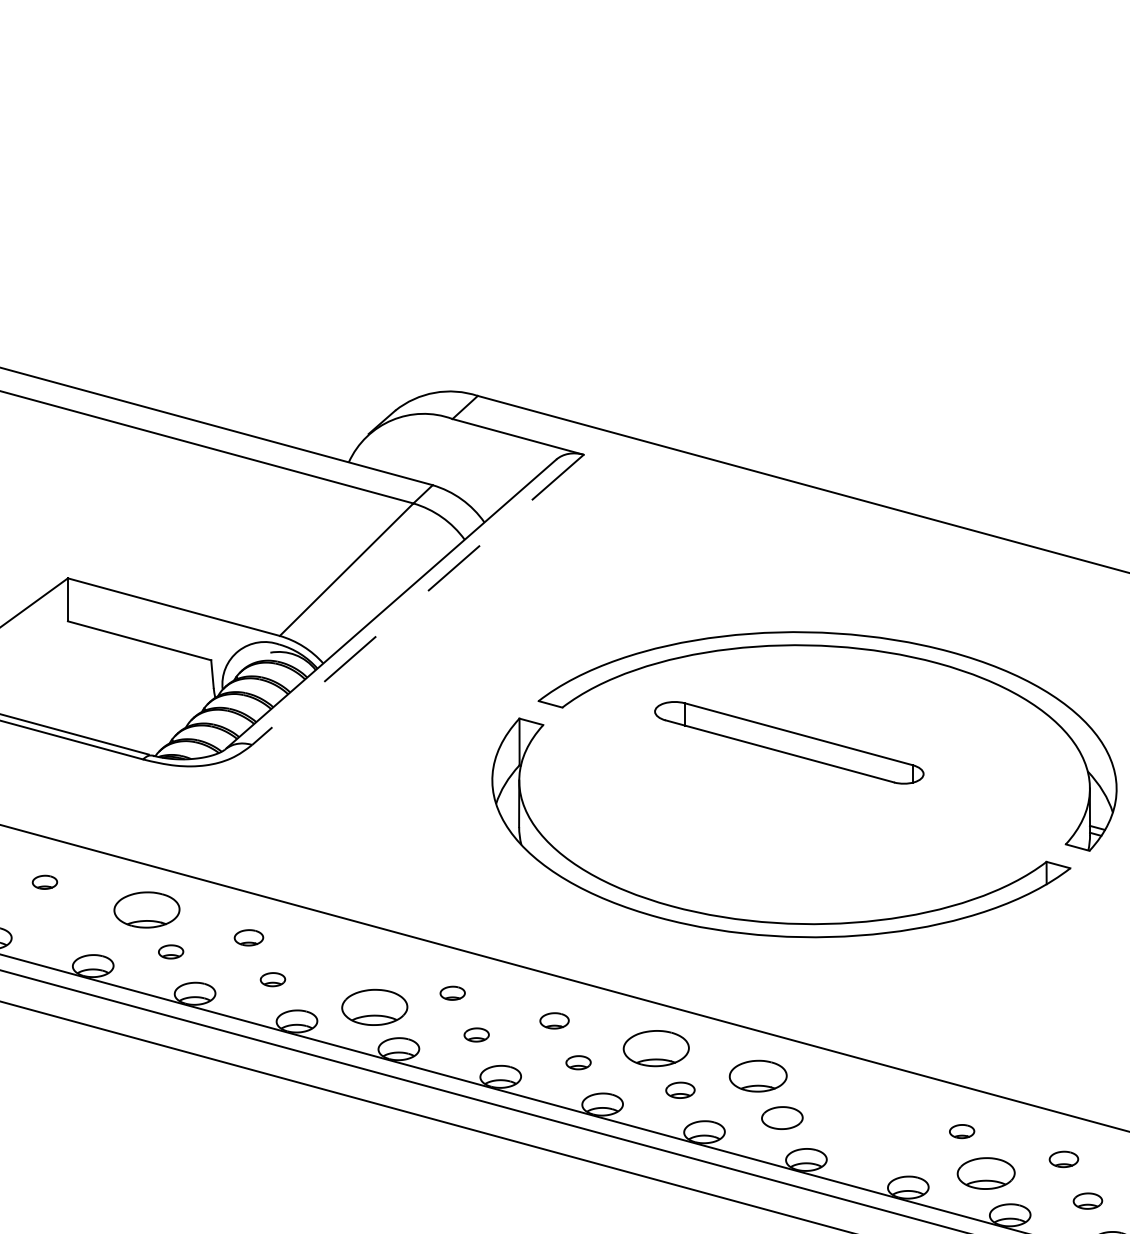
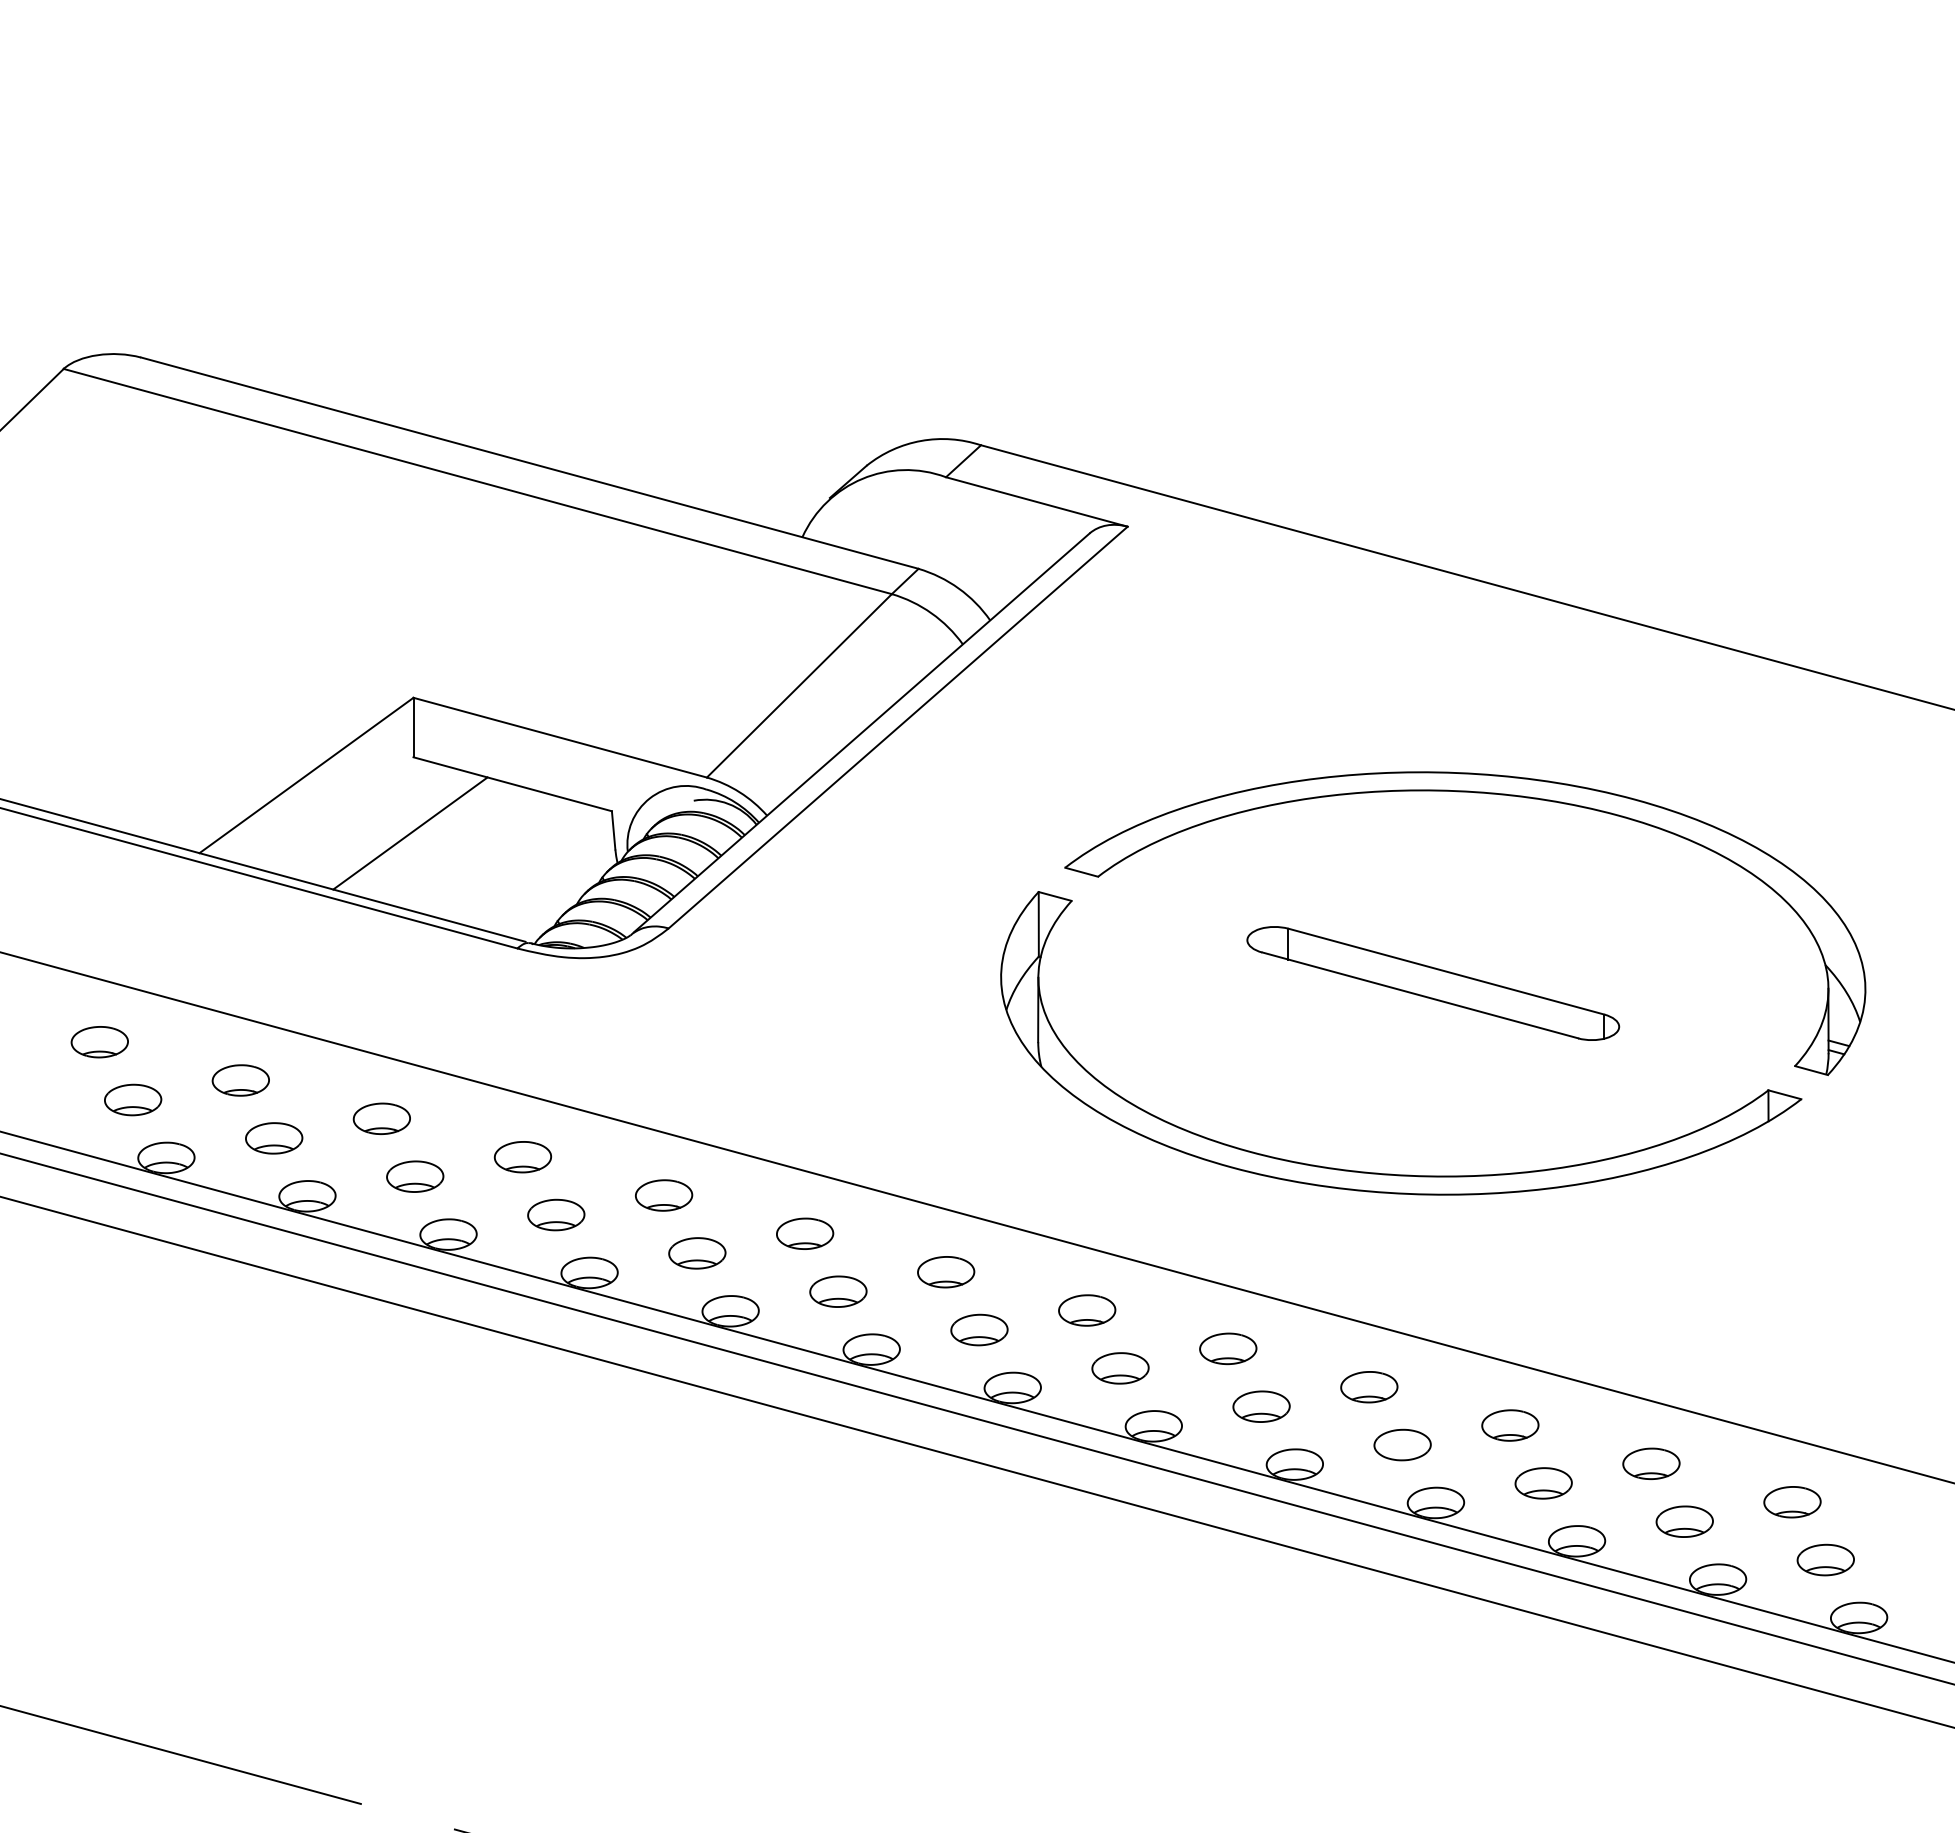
line: (418, 599) -> (898, 727), dashed -> solid
line: (65, 676) -> (410, 833), added
part: (789, 742) -> (1433, 983), moved
part: (44, 882) -> (381, 1118), size x1.67
part: (146, 910) -> (522, 1157), size x0.62
part: (69, 924) -> (415, 1176), added
part: (249, 937) -> (664, 1195), size x1.43
part: (171, 951) -> (556, 1214), size x1.67
part: (351, 965) -> (805, 1233), added
part: (273, 979) -> (697, 1253), size x1.67
part: (452, 993) -> (946, 1272), size x1.67
part: (374, 1007) -> (838, 1291), size x0.62
part: (554, 1020) -> (1087, 1310), size x1.43
part: (476, 1034) -> (979, 1329), size x1.67
part: (656, 1048) -> (1228, 1348), size x0.62
part: (578, 1062) -> (1120, 1368), size x1.67
part: (758, 1076) -> (1369, 1387), size x0.71
part: (680, 1090) -> (1261, 1406), size x1.43
part: (860, 1103) -> (1510, 1425), added
part: (962, 1131) -> (1651, 1463), size x1.67
part: (884, 1145) -> (1543, 1483), added
part: (1063, 1159) -> (1792, 1502), size x1.43
part: (985, 1173) -> (1684, 1521), size x0.71
part: (1087, 1200) -> (1825, 1559), size x1.43

